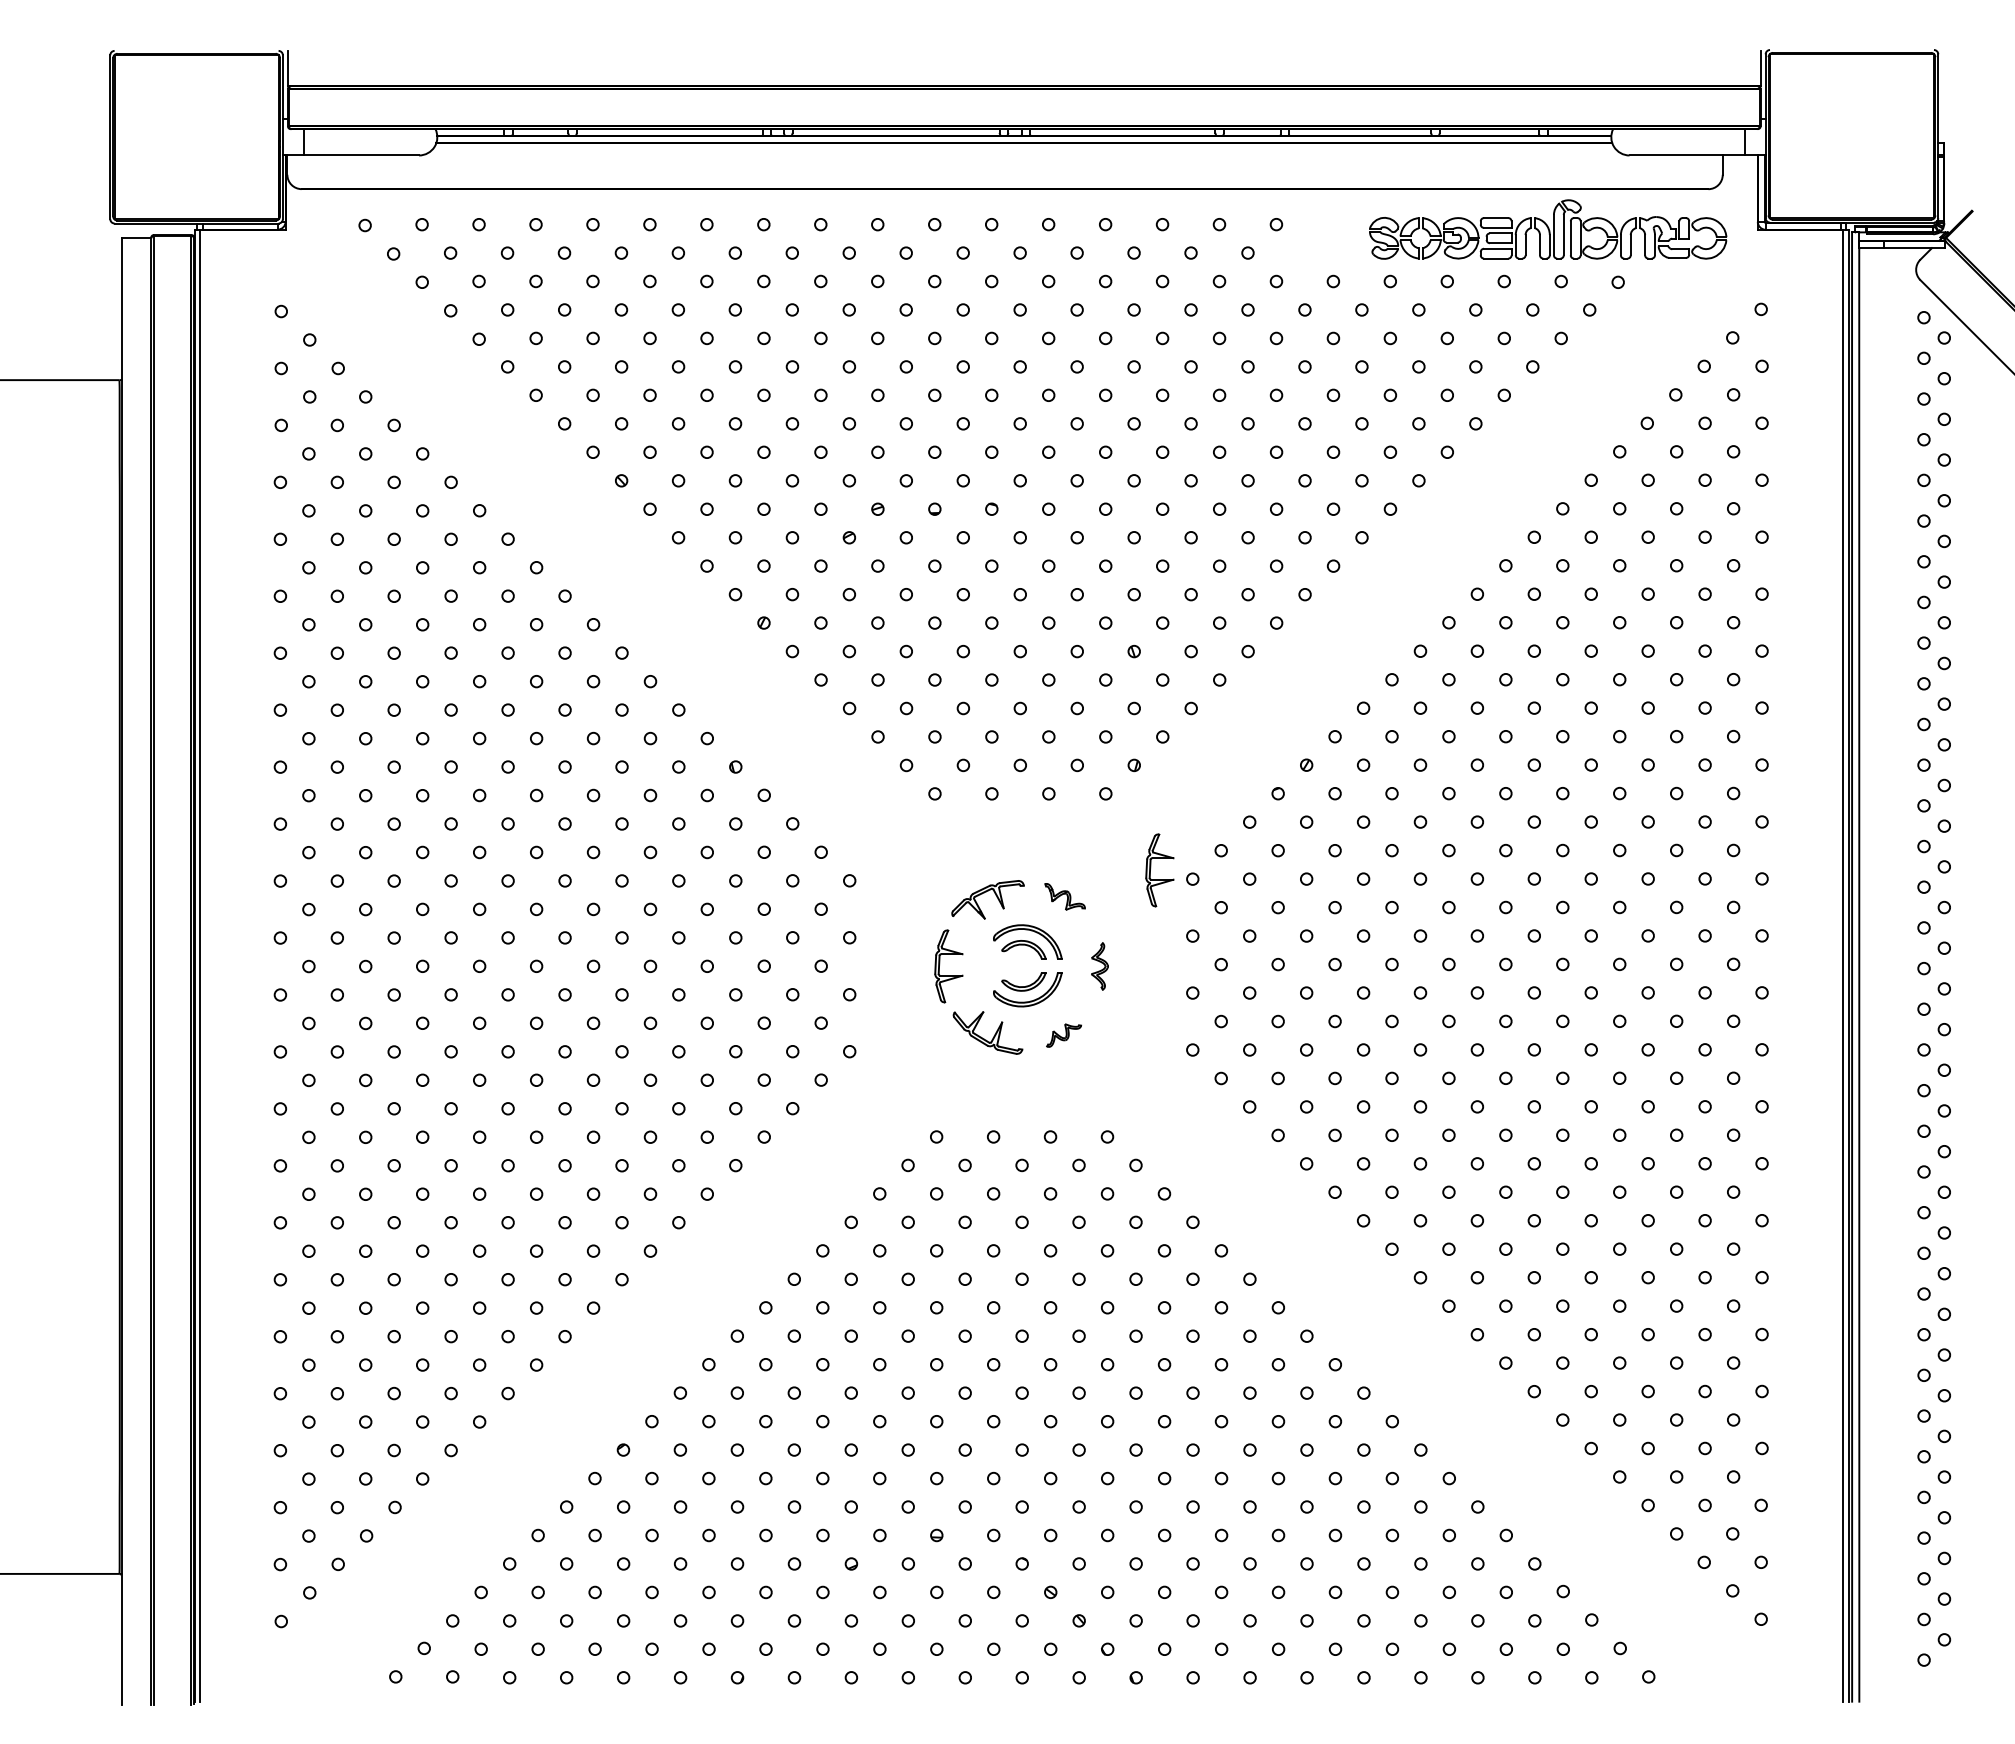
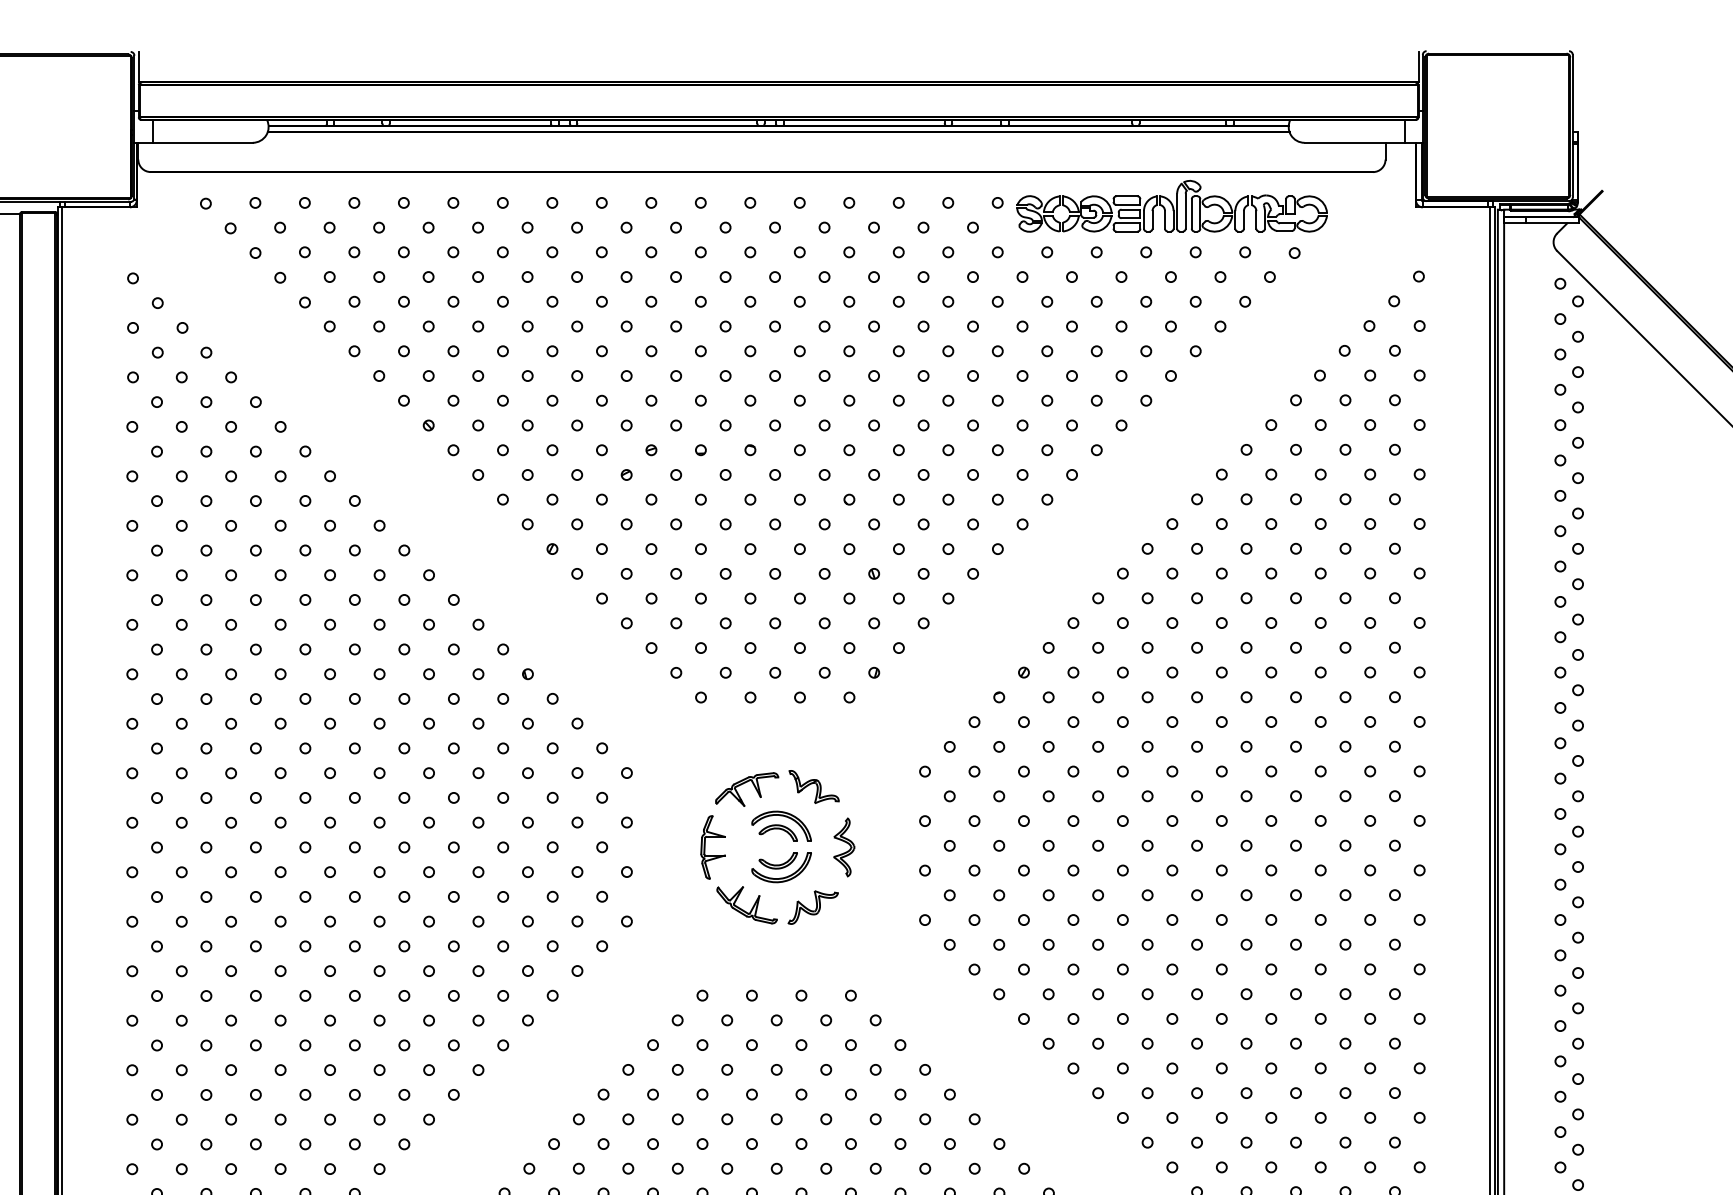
part: (1548, 229) -> (1172, 206), moved
part: (1151, 868) -> (889, 762), removed
part: (1064, 896) -> (813, 786), size x1.43
part: (1099, 966) -> (843, 847), size x1.43
part: (1063, 1035) -> (812, 907), size x1.67

